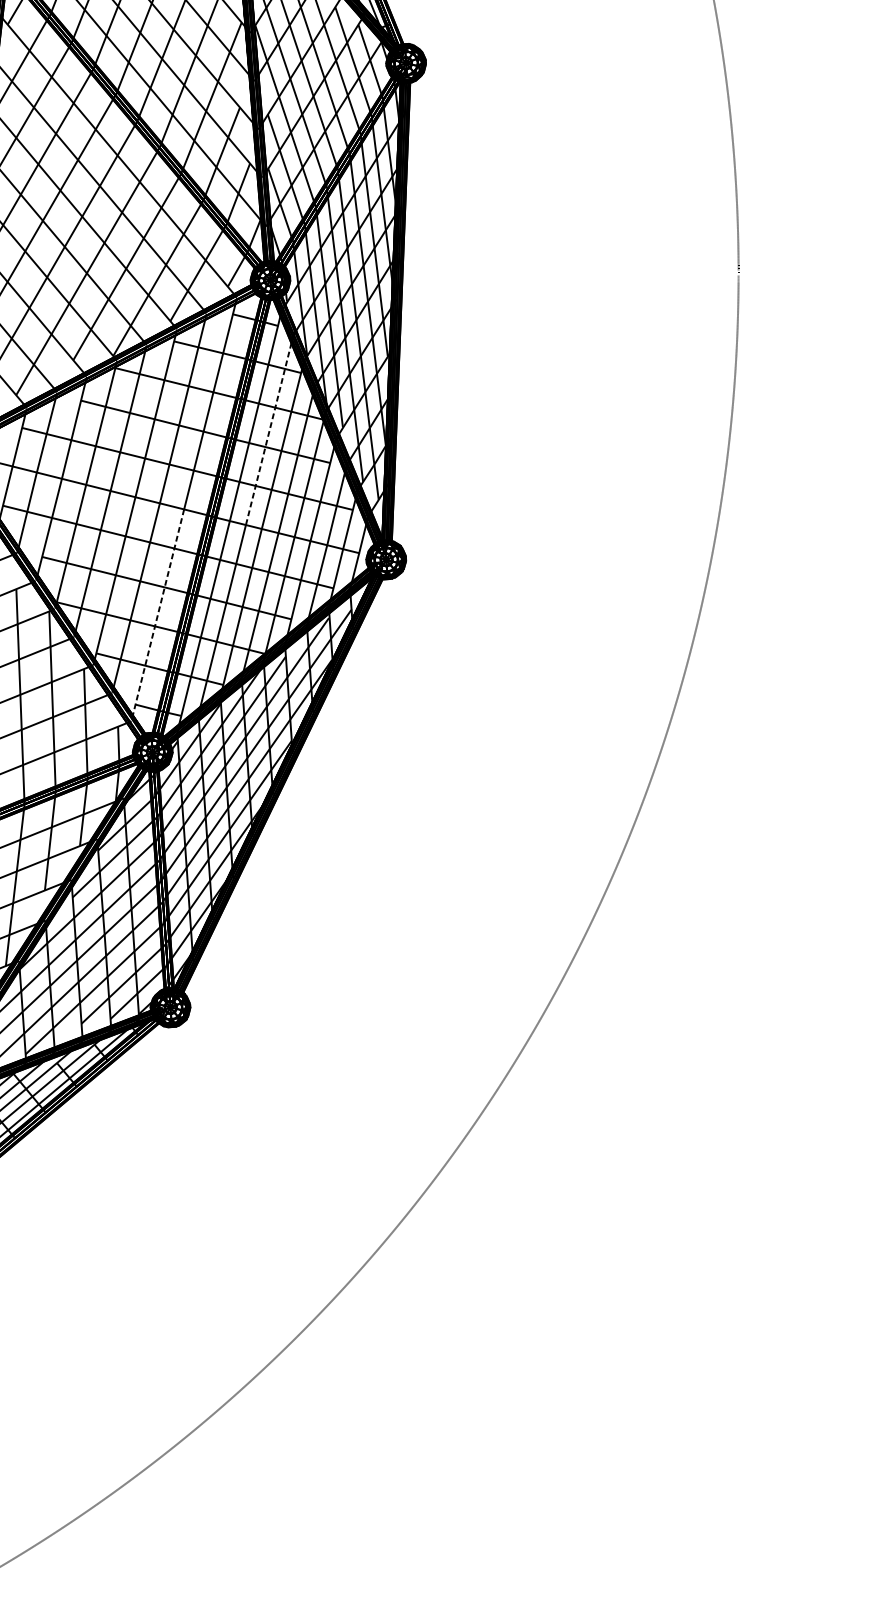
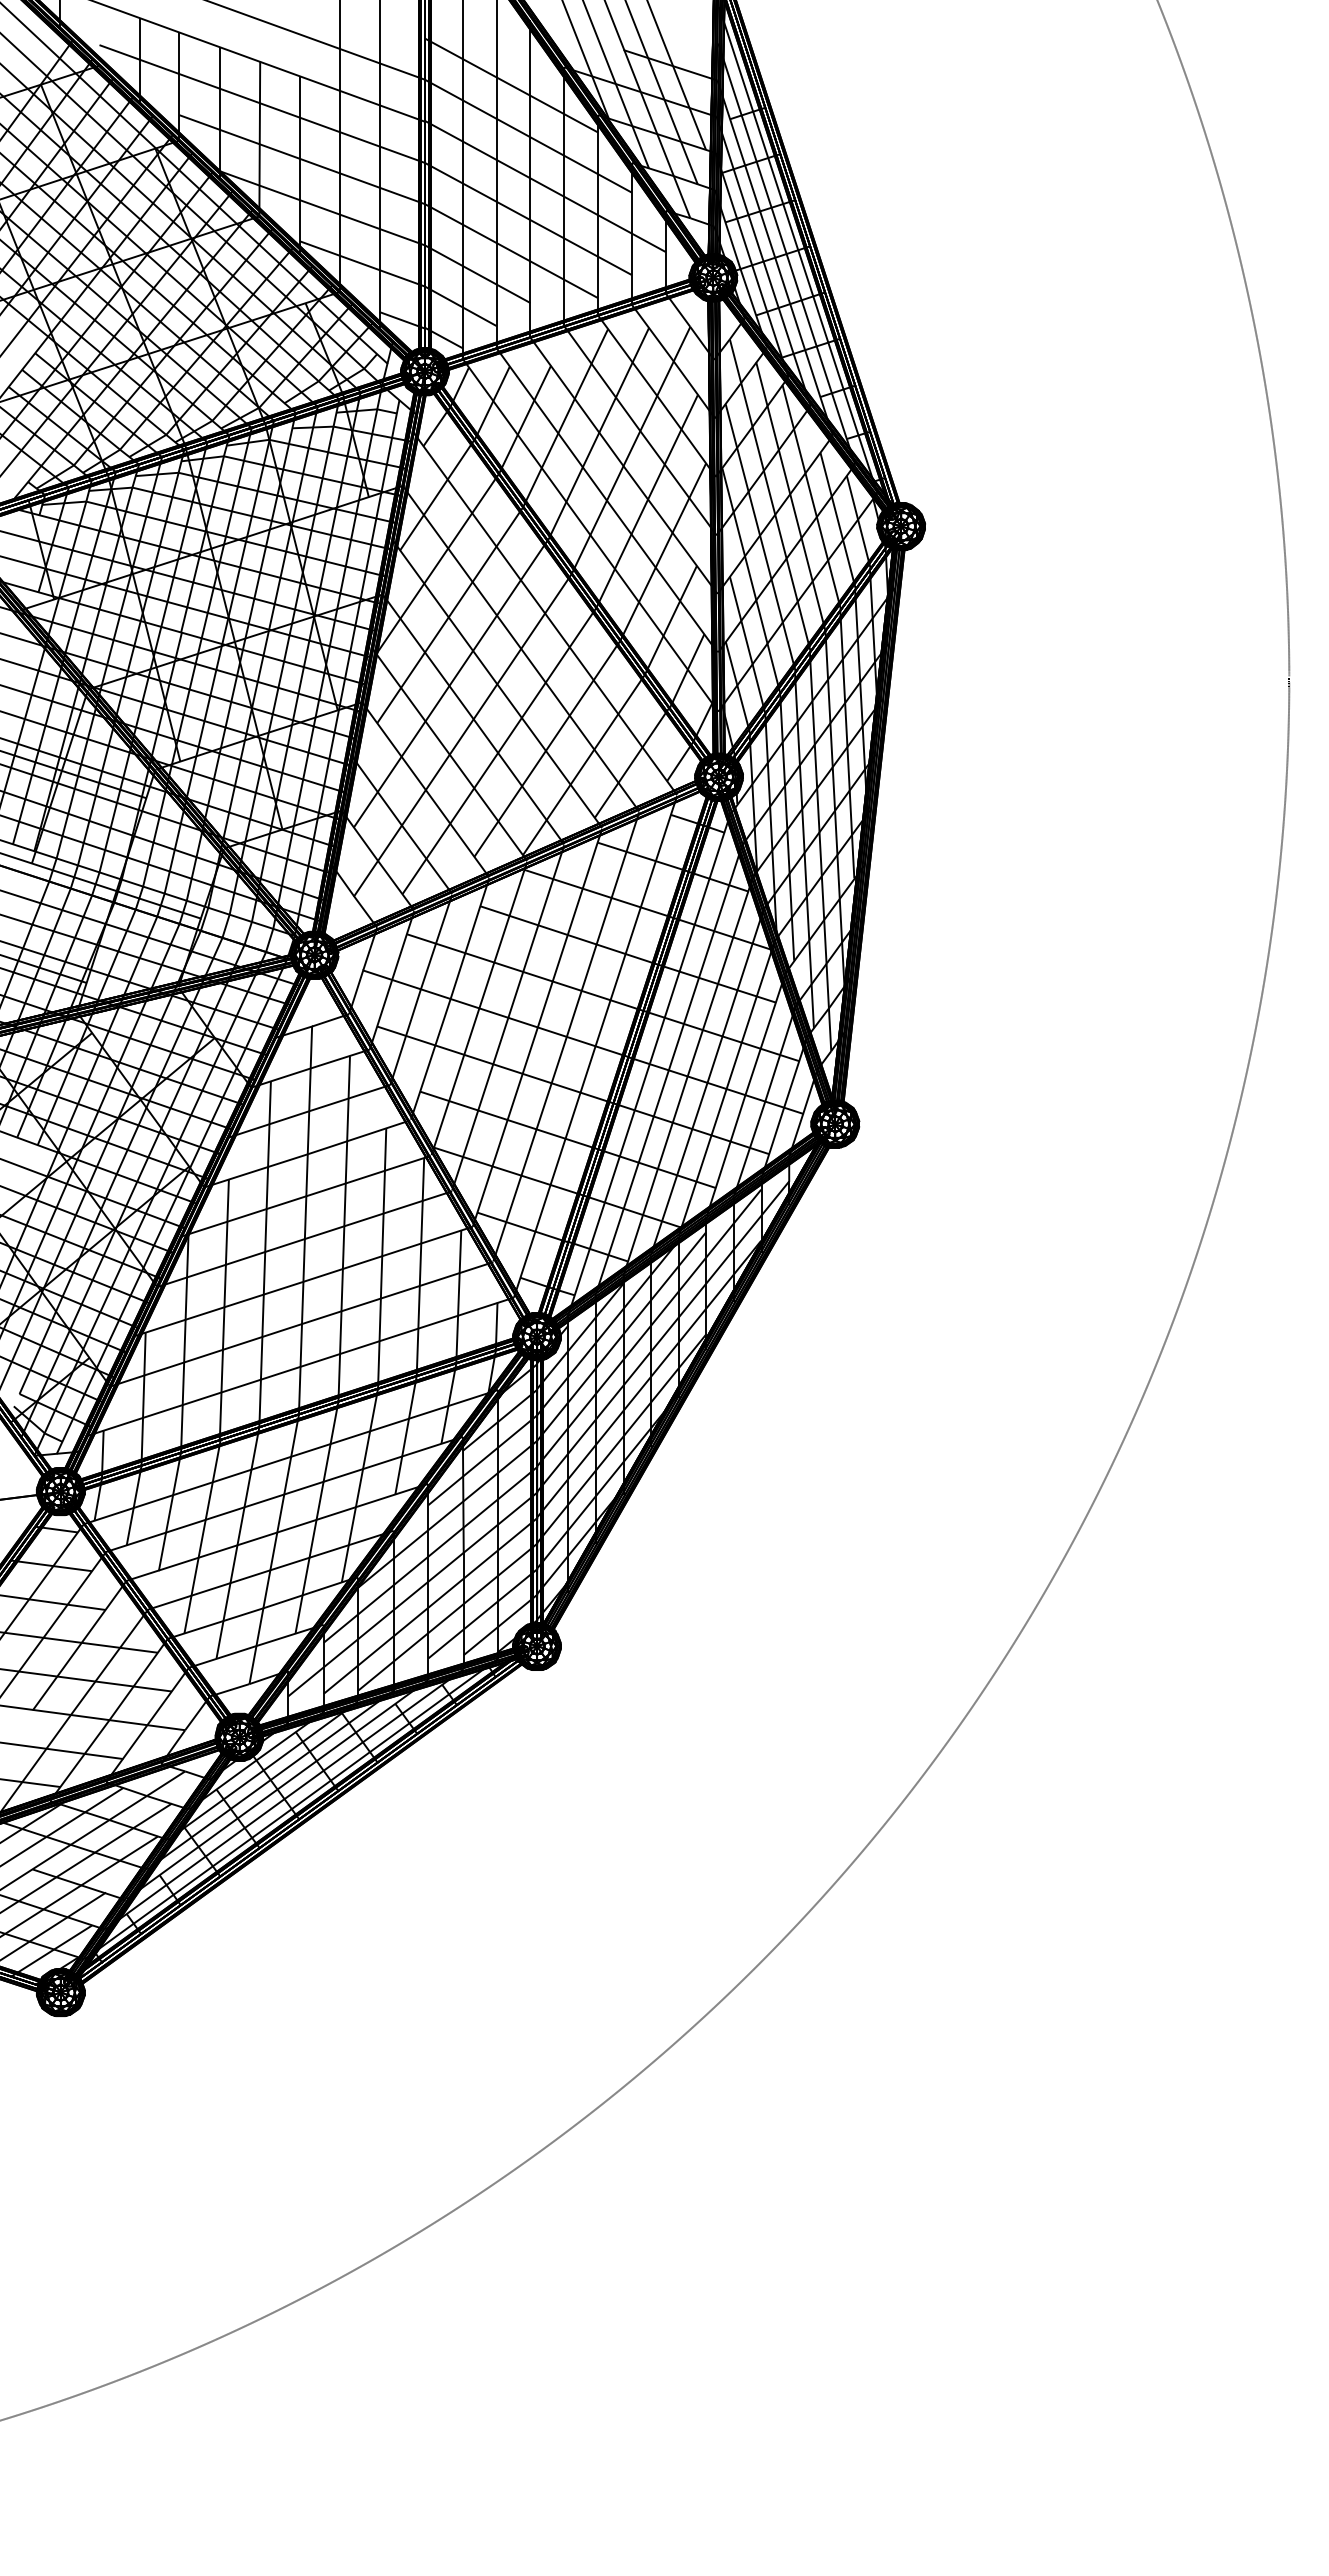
line: (269, 429) -> (705, 957), dashed -> solid
line: (157, 615) -> (554, 1172), dashed -> solid

